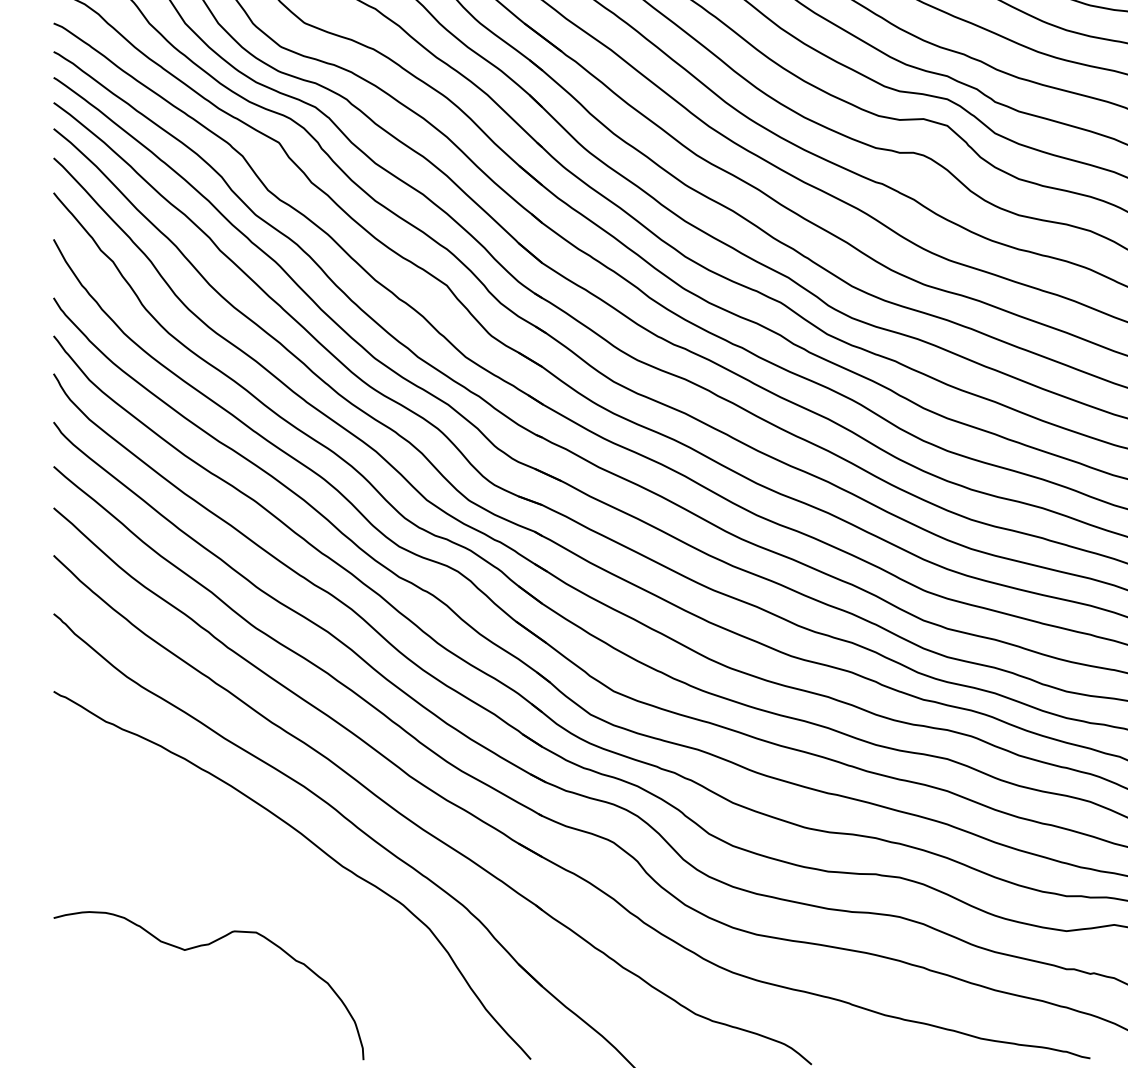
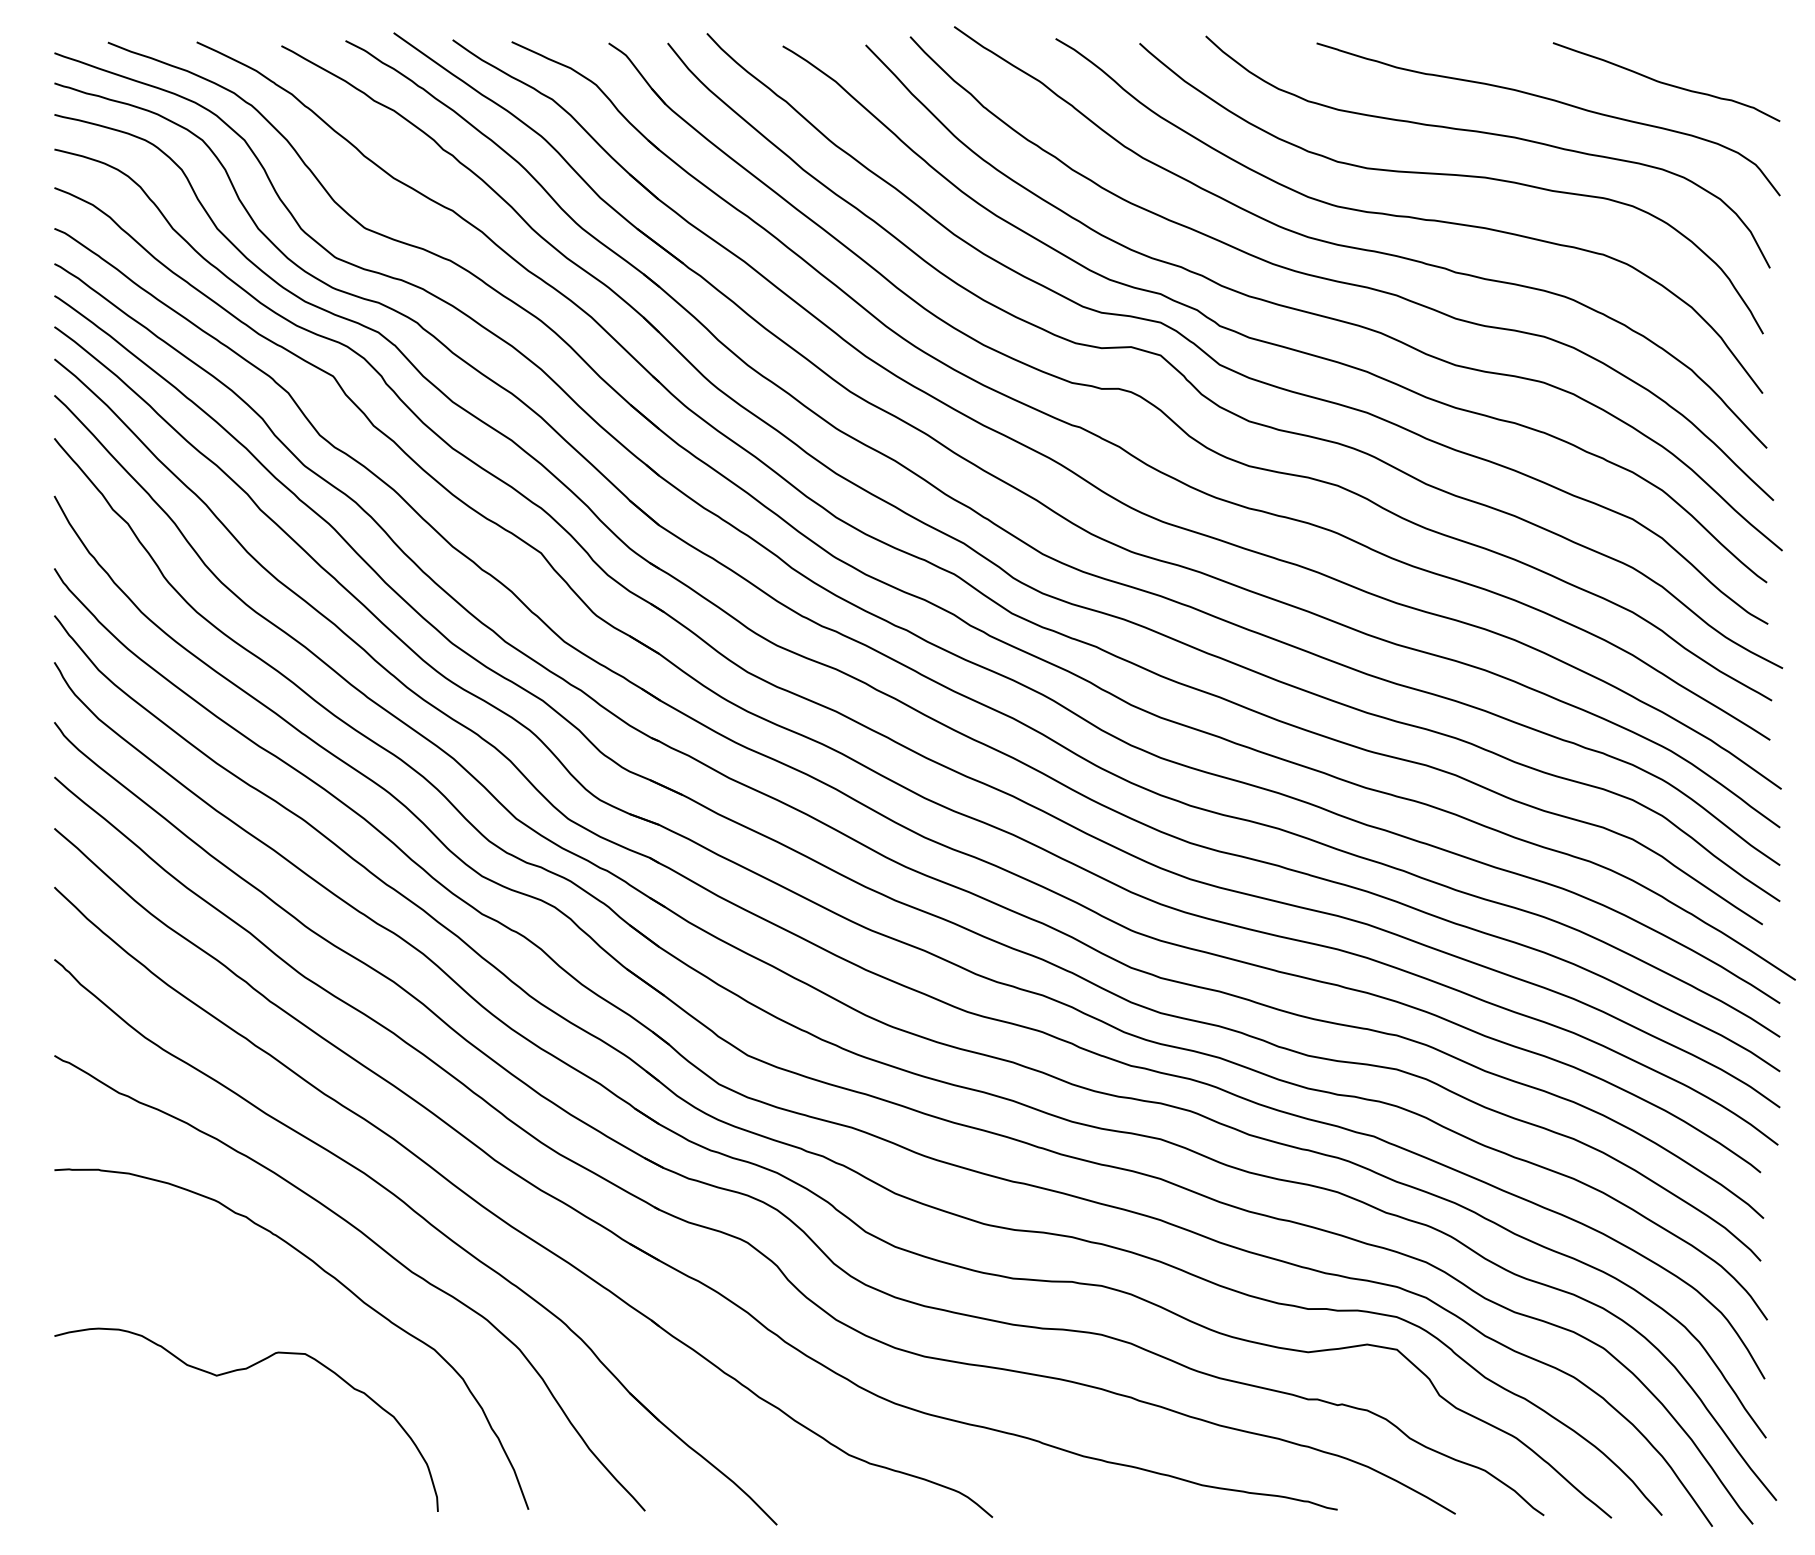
curve: (283, 875) -> (339, 1283), added

